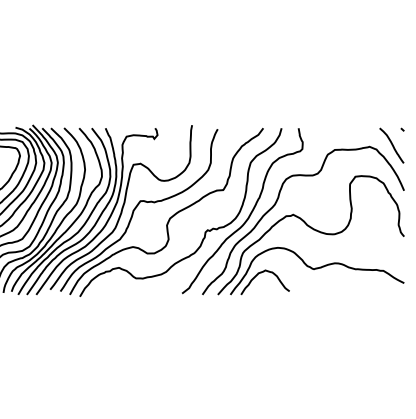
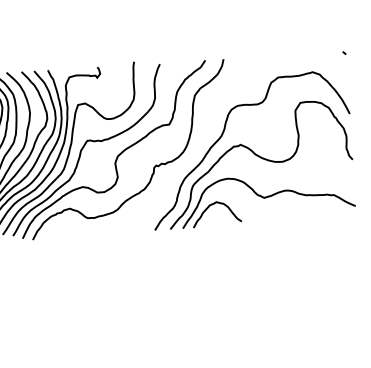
curve: (391, 145) -> (334, 69), removed
curve: (248, 215) -> (196, 148), removed

